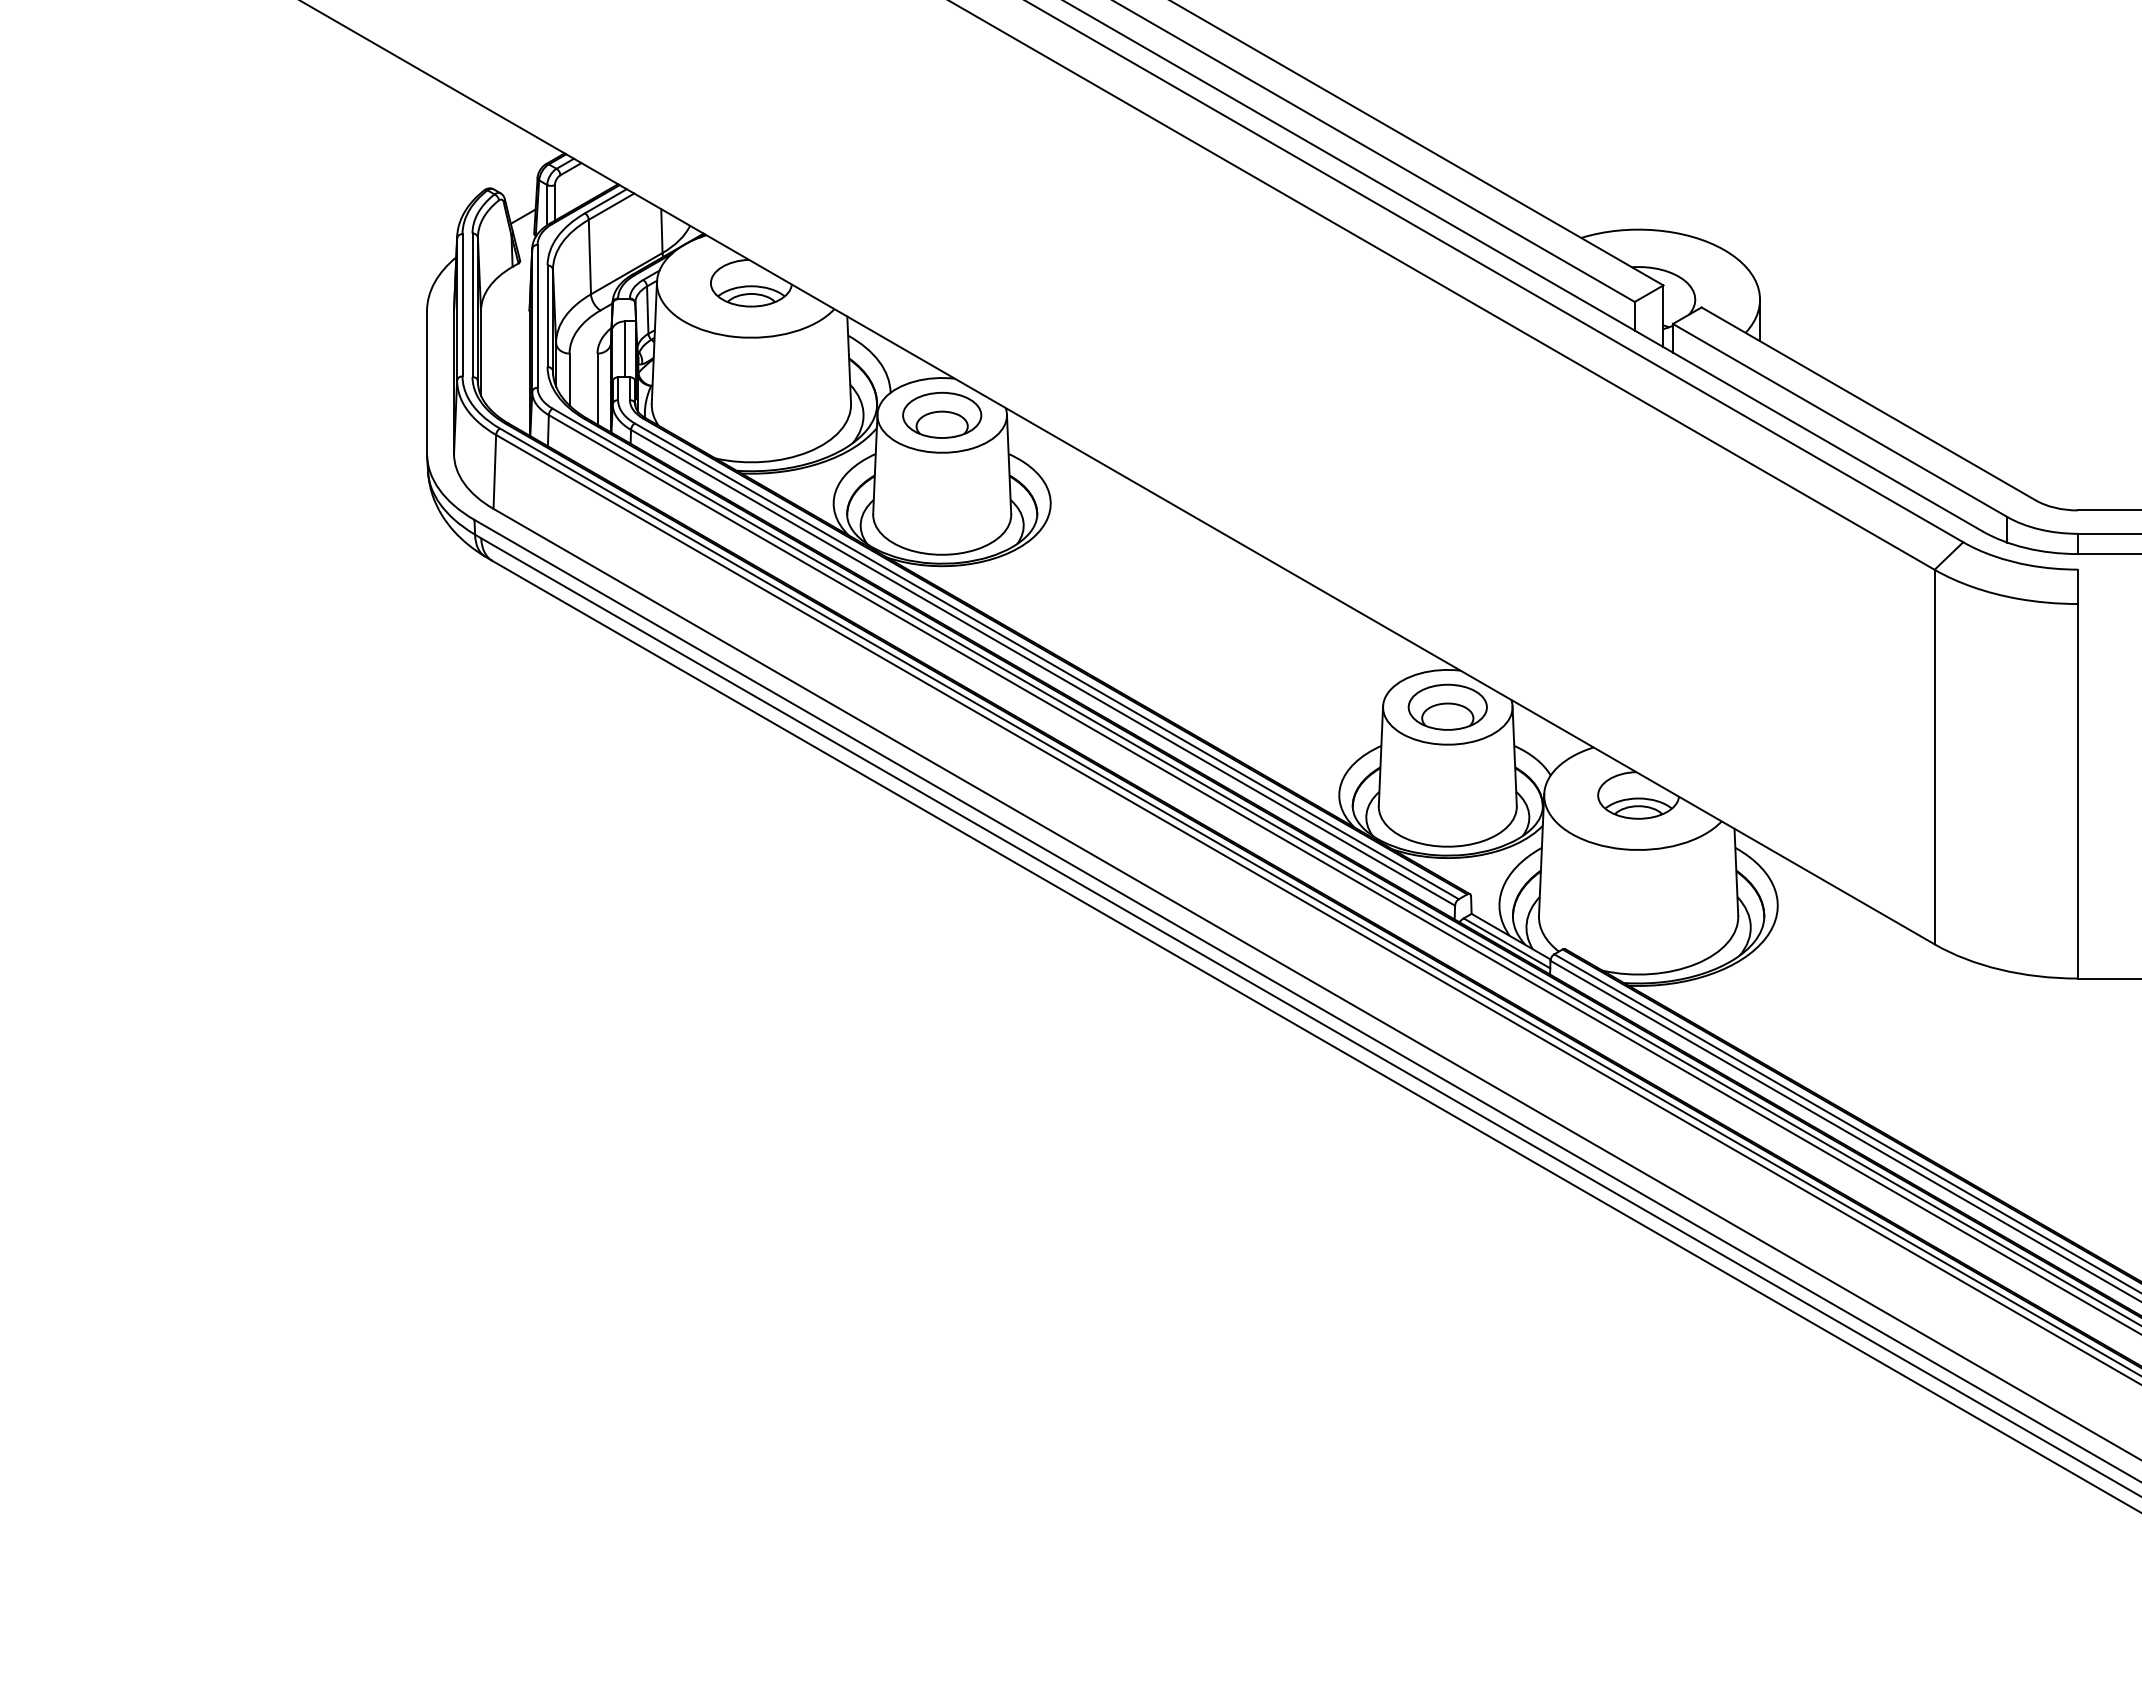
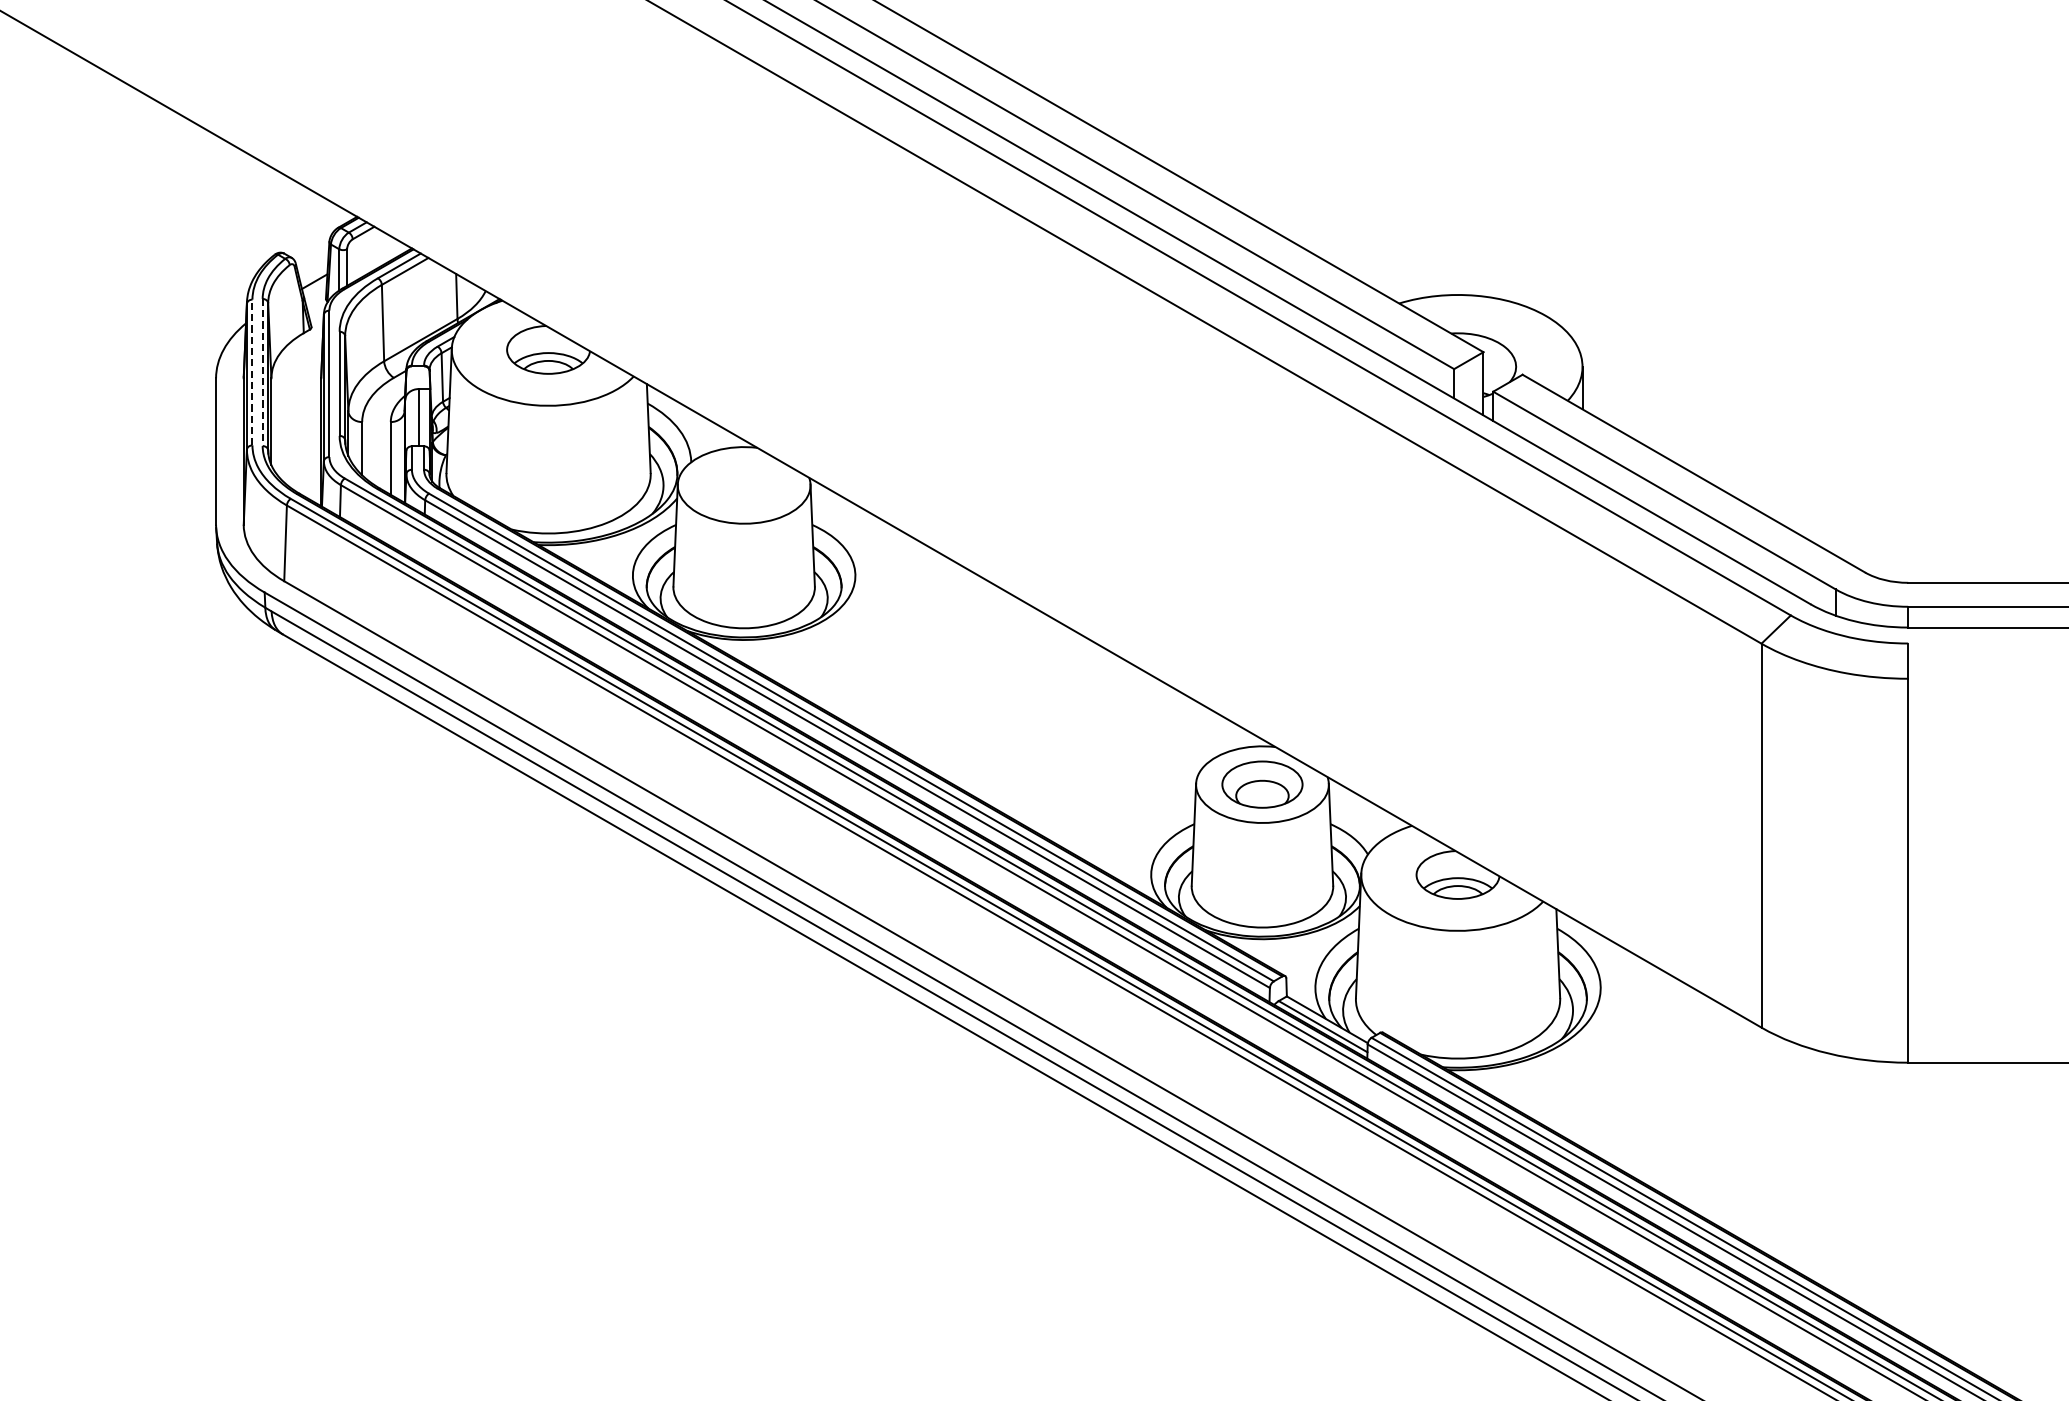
line: (462, 304) -> (252, 371), solid -> dashed
line: (472, 305) -> (262, 372), solid -> dashed
part: (942, 414) -> (744, 484), removed

